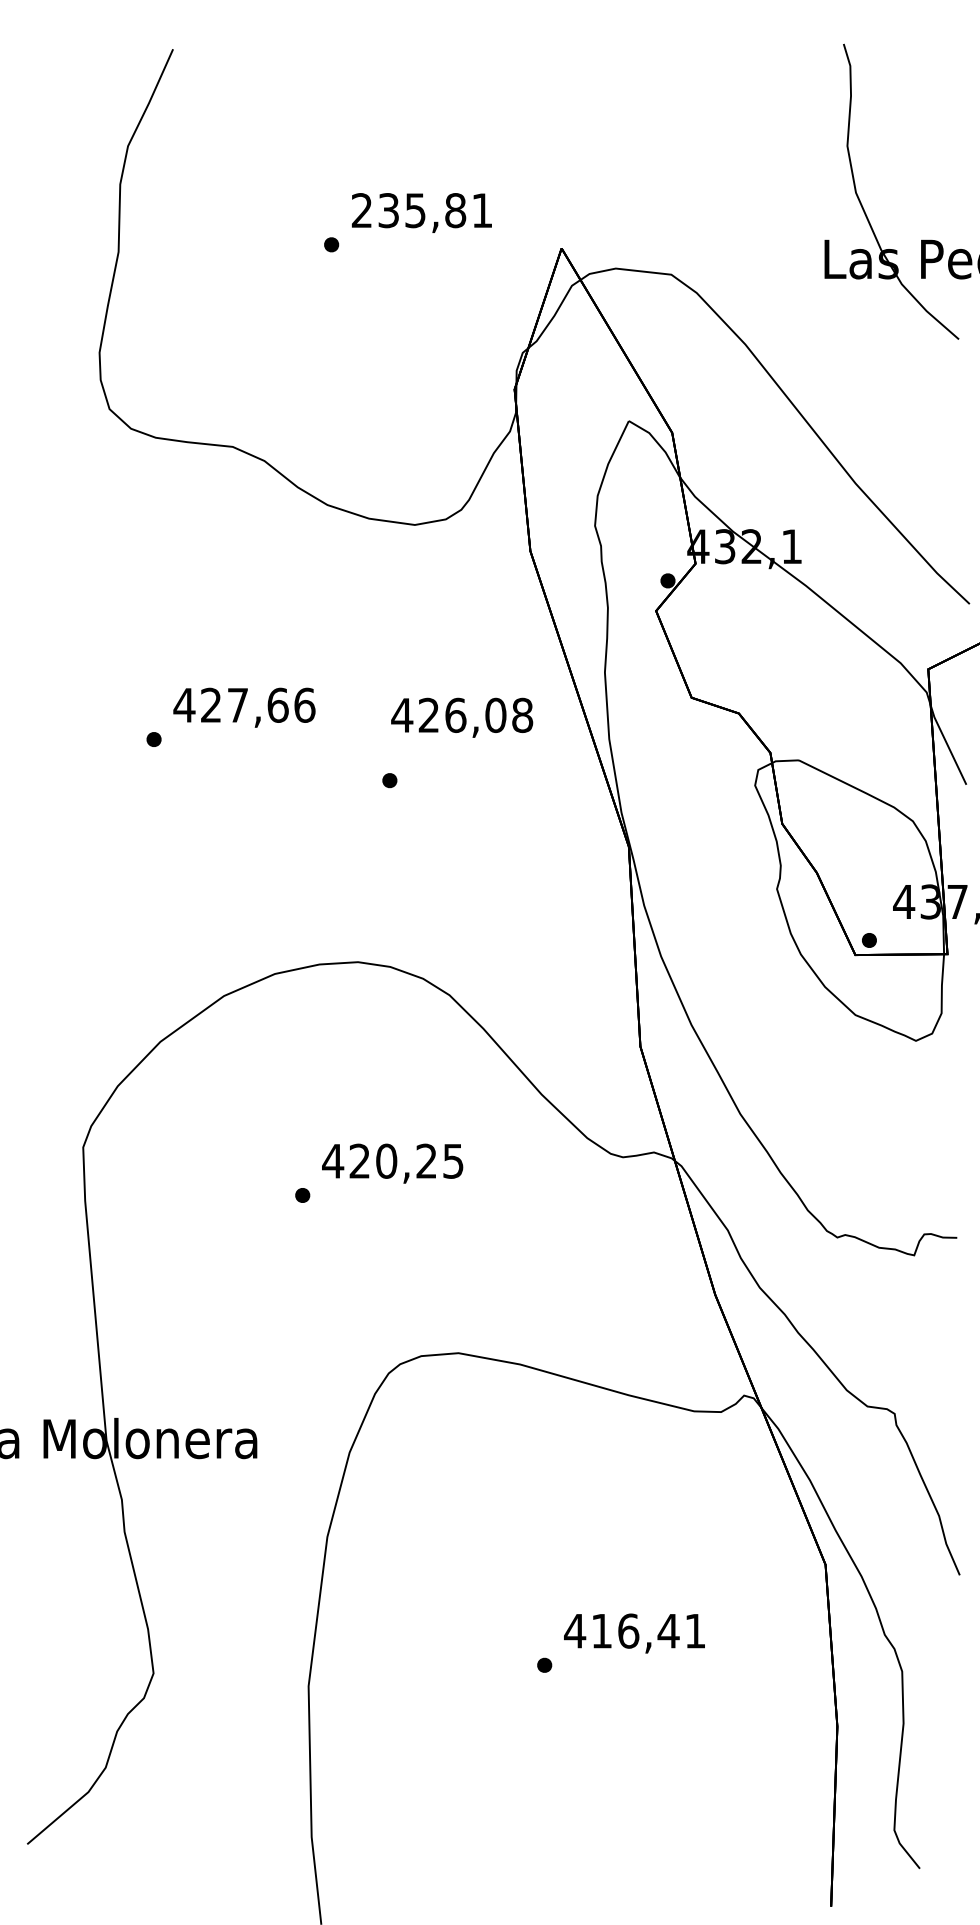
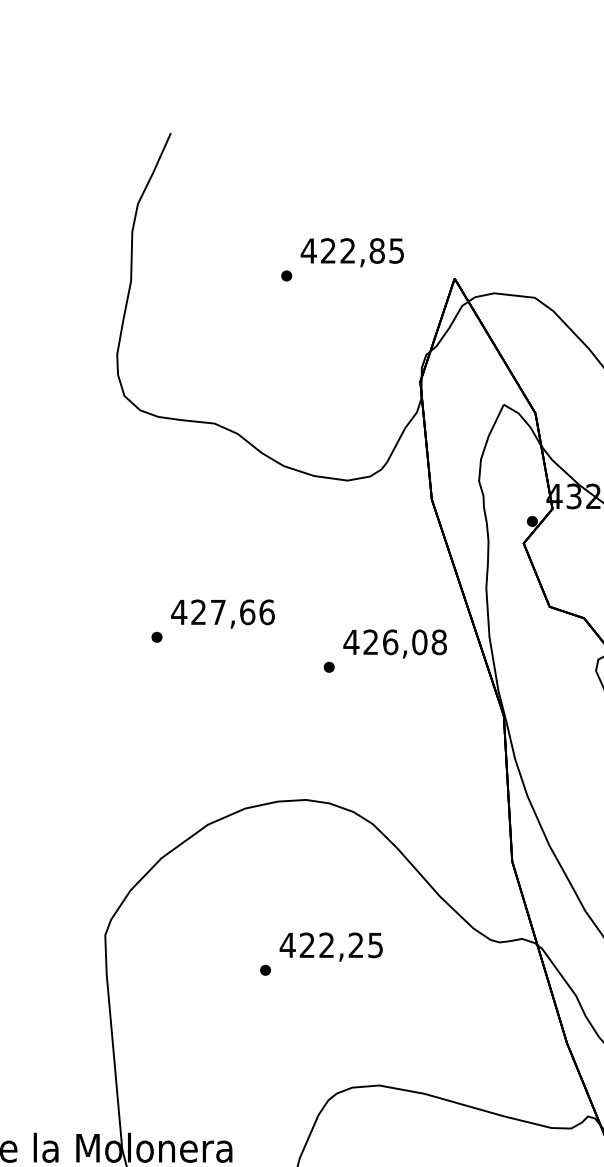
text: (421, 210) -> (352, 250), 235,81 -> 422,85
text: (462, 717) -> (395, 643), moved
text: (386, 1160) -> (326, 944), 420,25 -> 422,25

